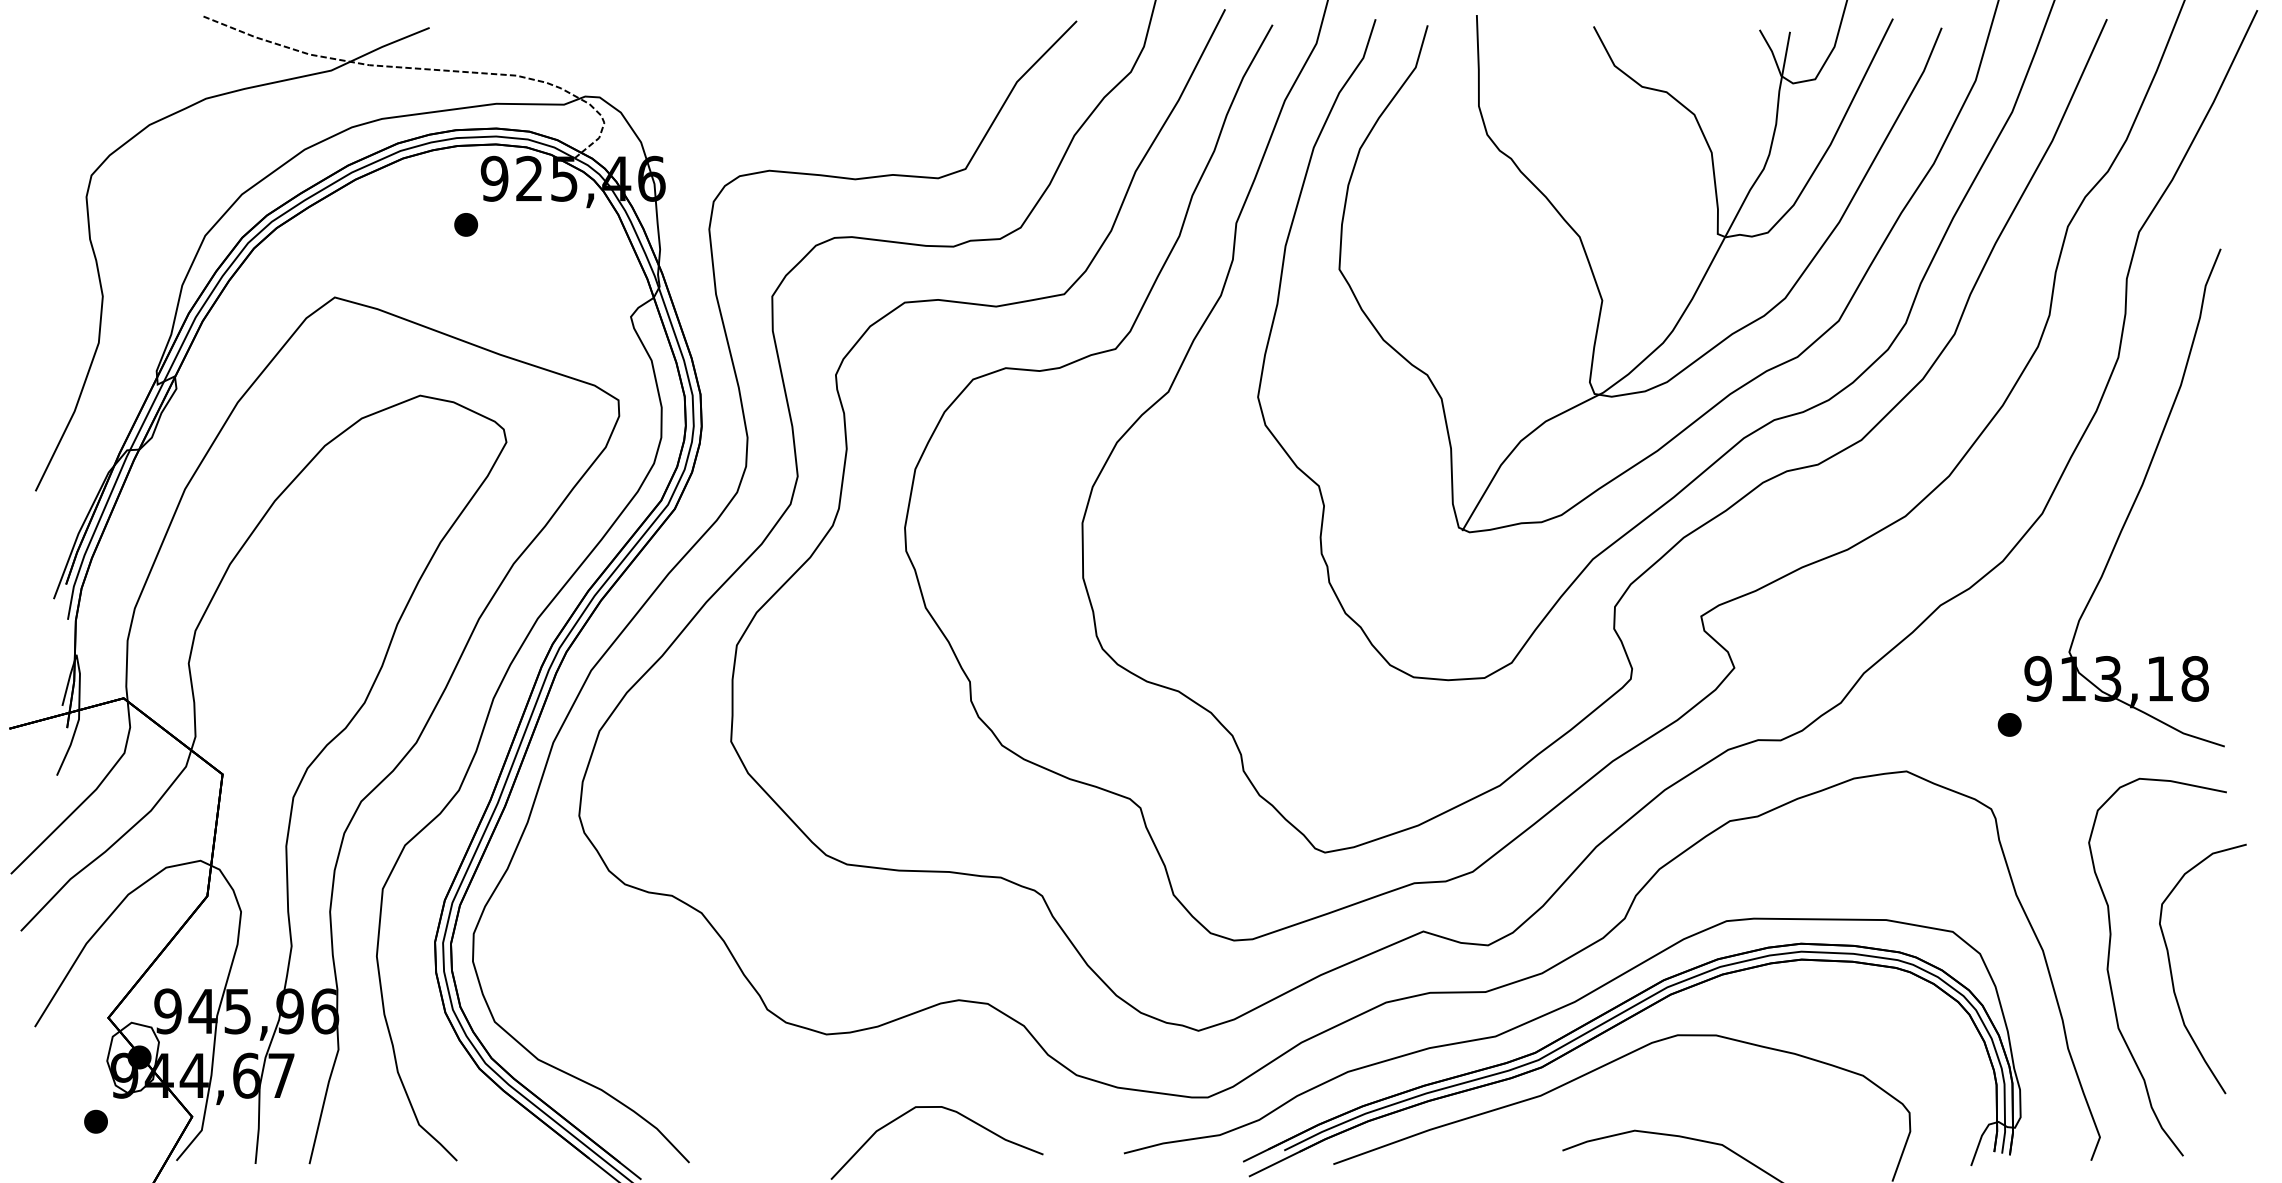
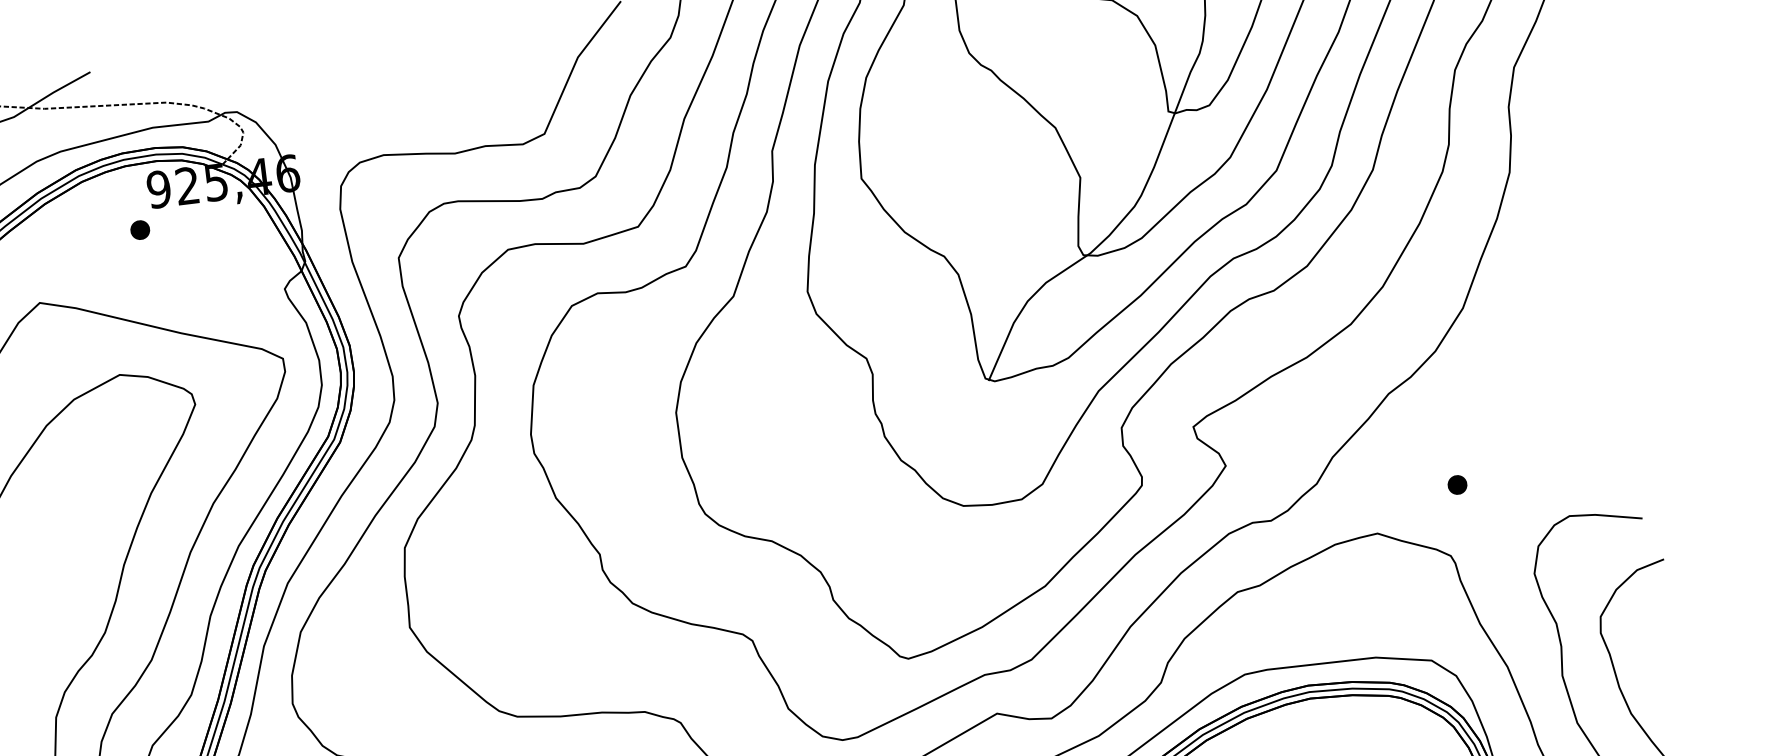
part: (2133, 501) -> (1536, 289), removed

